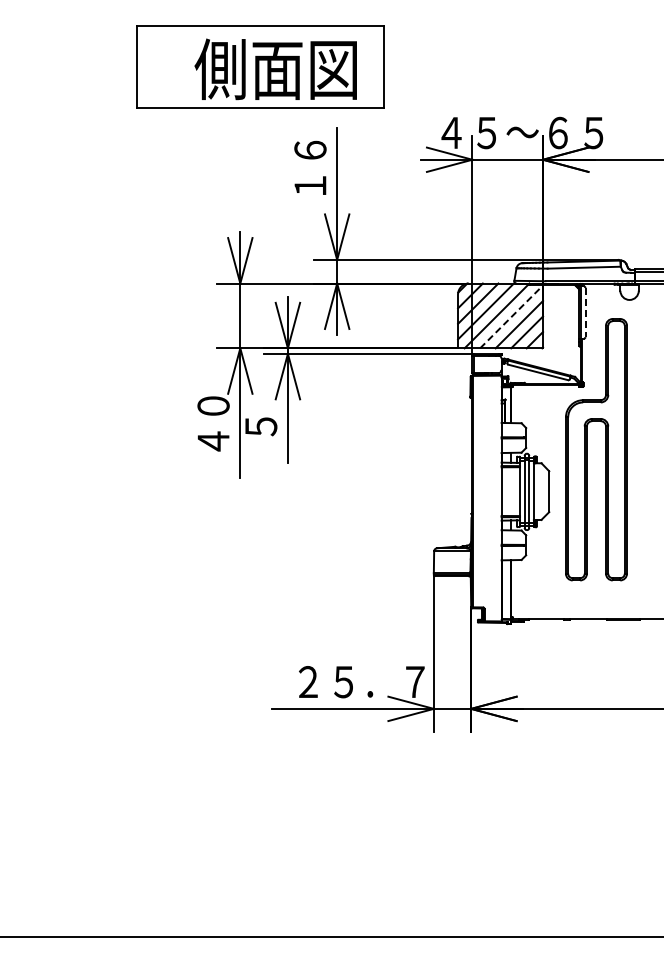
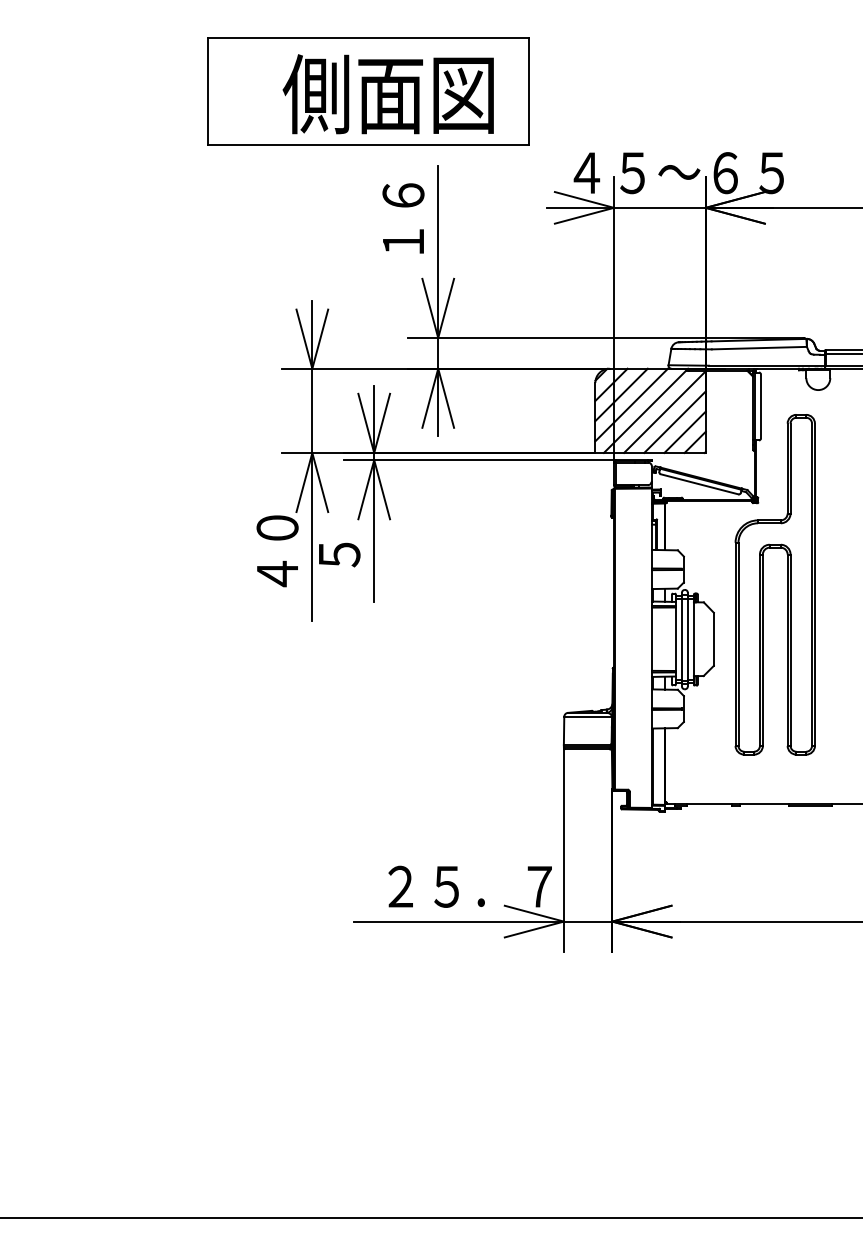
part: (260, 66) -> (368, 90), moved
line: (585, 312) -> (760, 406), dashed -> solid
line: (511, 316) -> (664, 411), dashed -> solid

